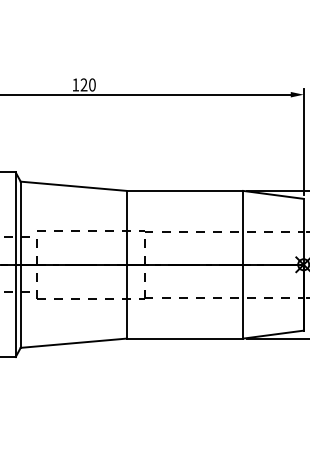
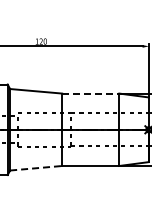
line: (184, 190) -> (90, 93), solid -> dashed
line: (74, 343) -> (36, 168), solid -> dashed

